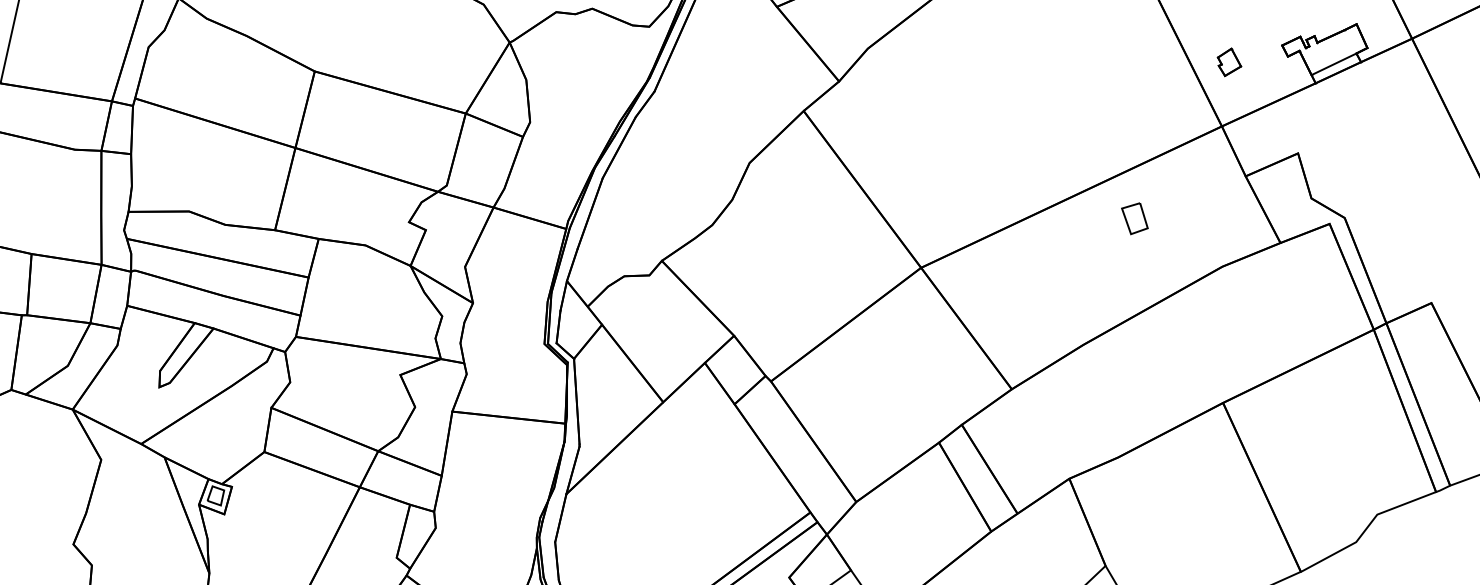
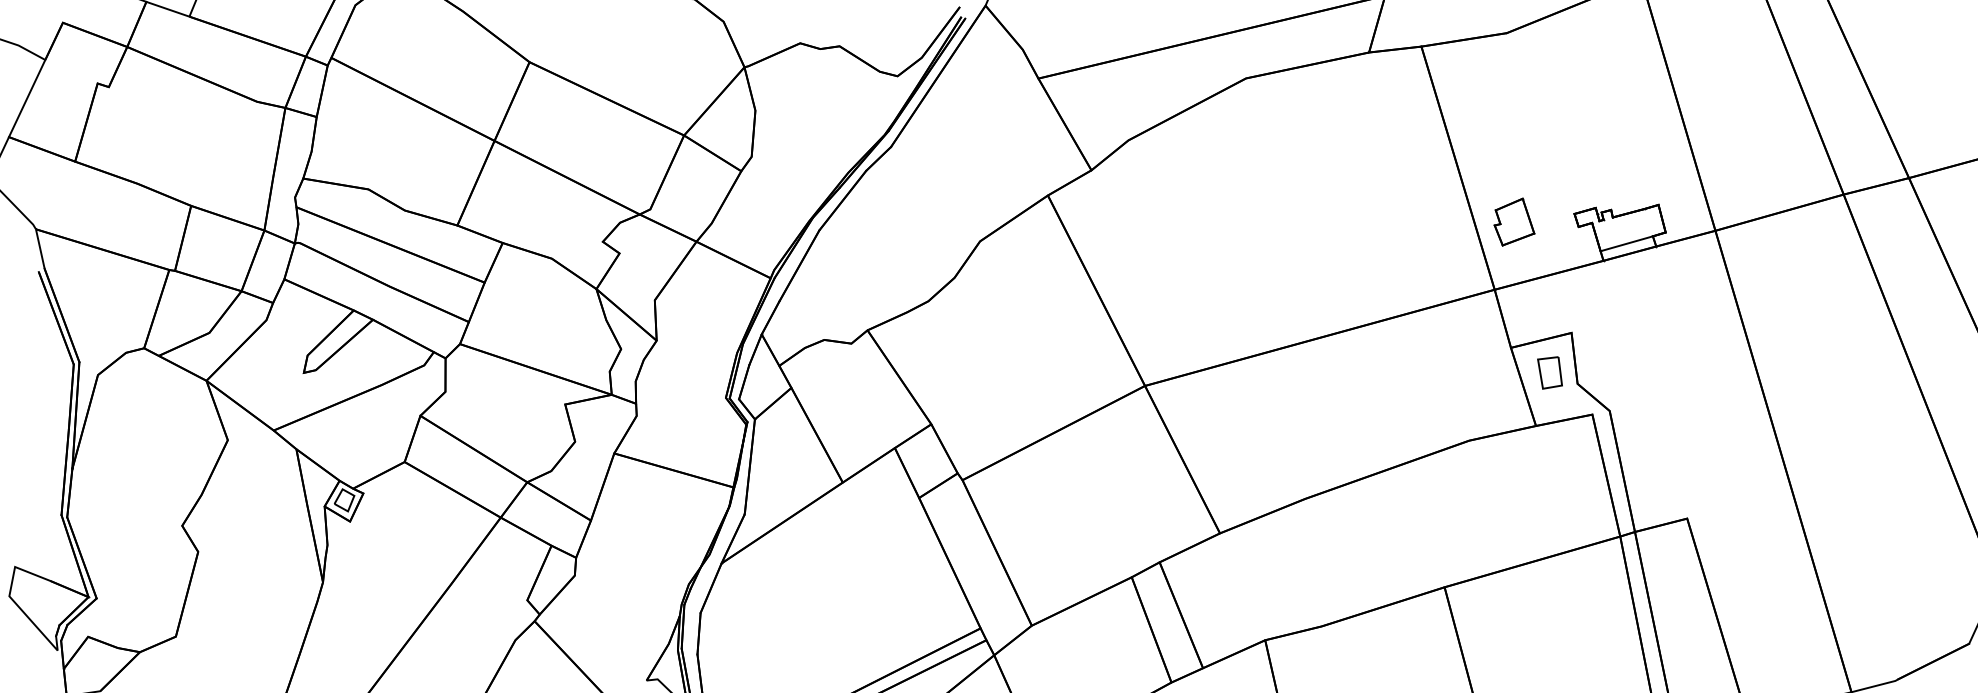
part: (1229, 61) -> (1514, 221), size x1.67
part: (1134, 218) -> (1549, 372), moved

